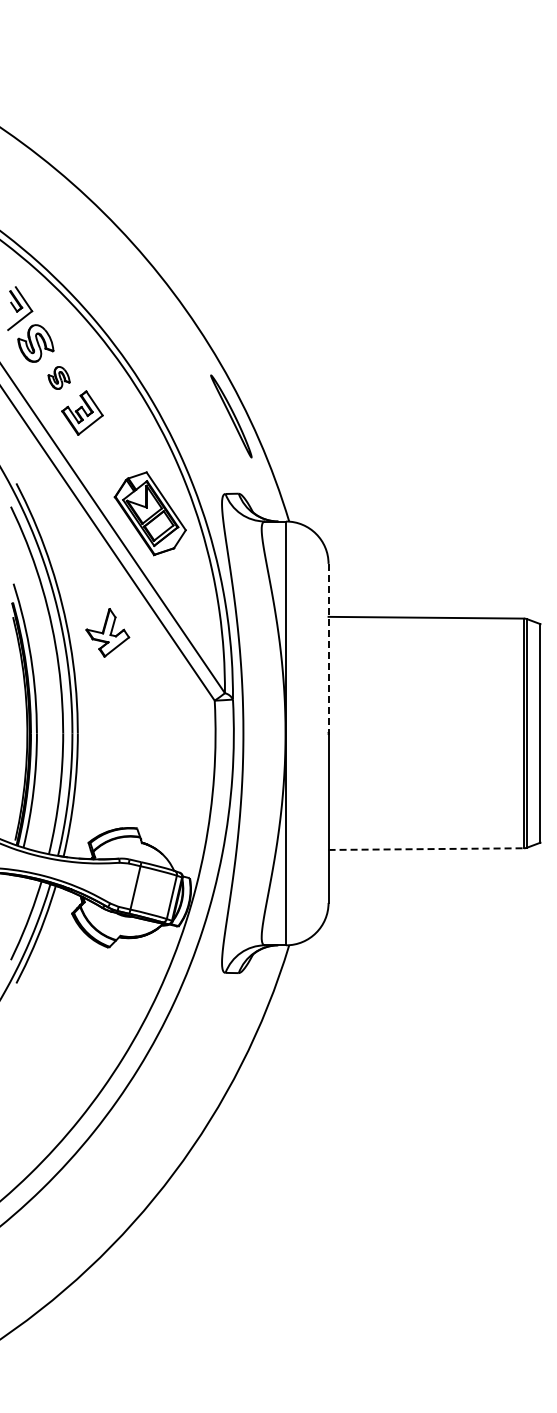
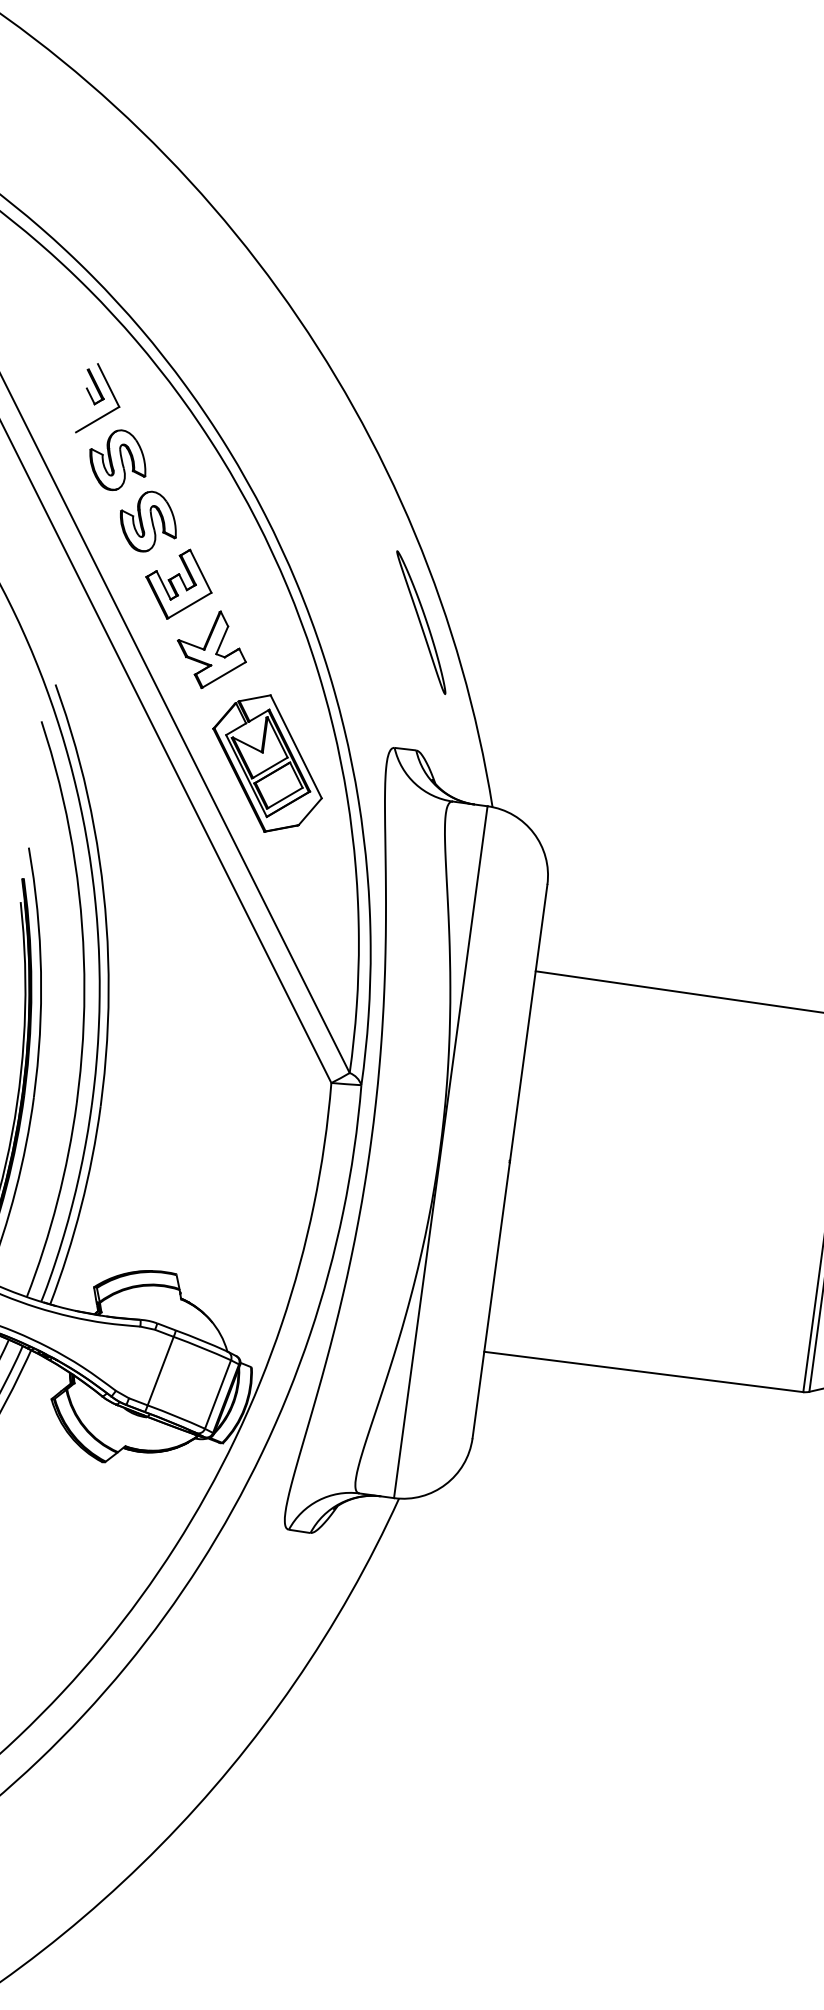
part: (58, 377) -> (147, 520), size x1.67
part: (107, 632) -> (211, 649), moved
line: (328, 648) -> (528, 1022), dashed -> solid
line: (426, 849) -> (644, 1372), dashed -> solid

